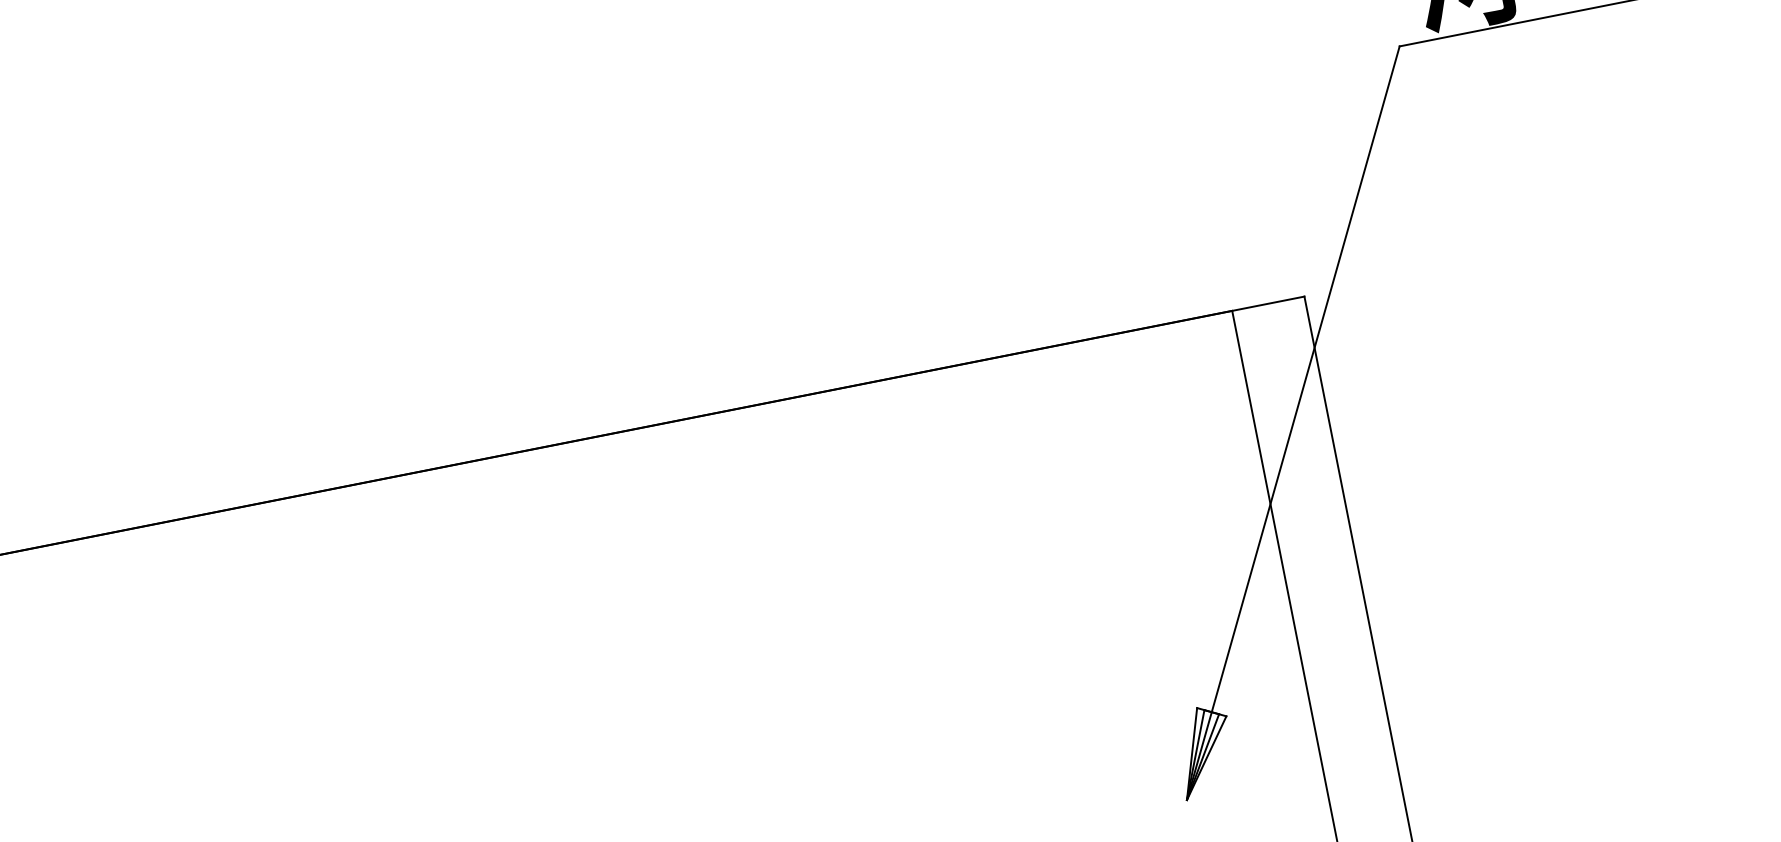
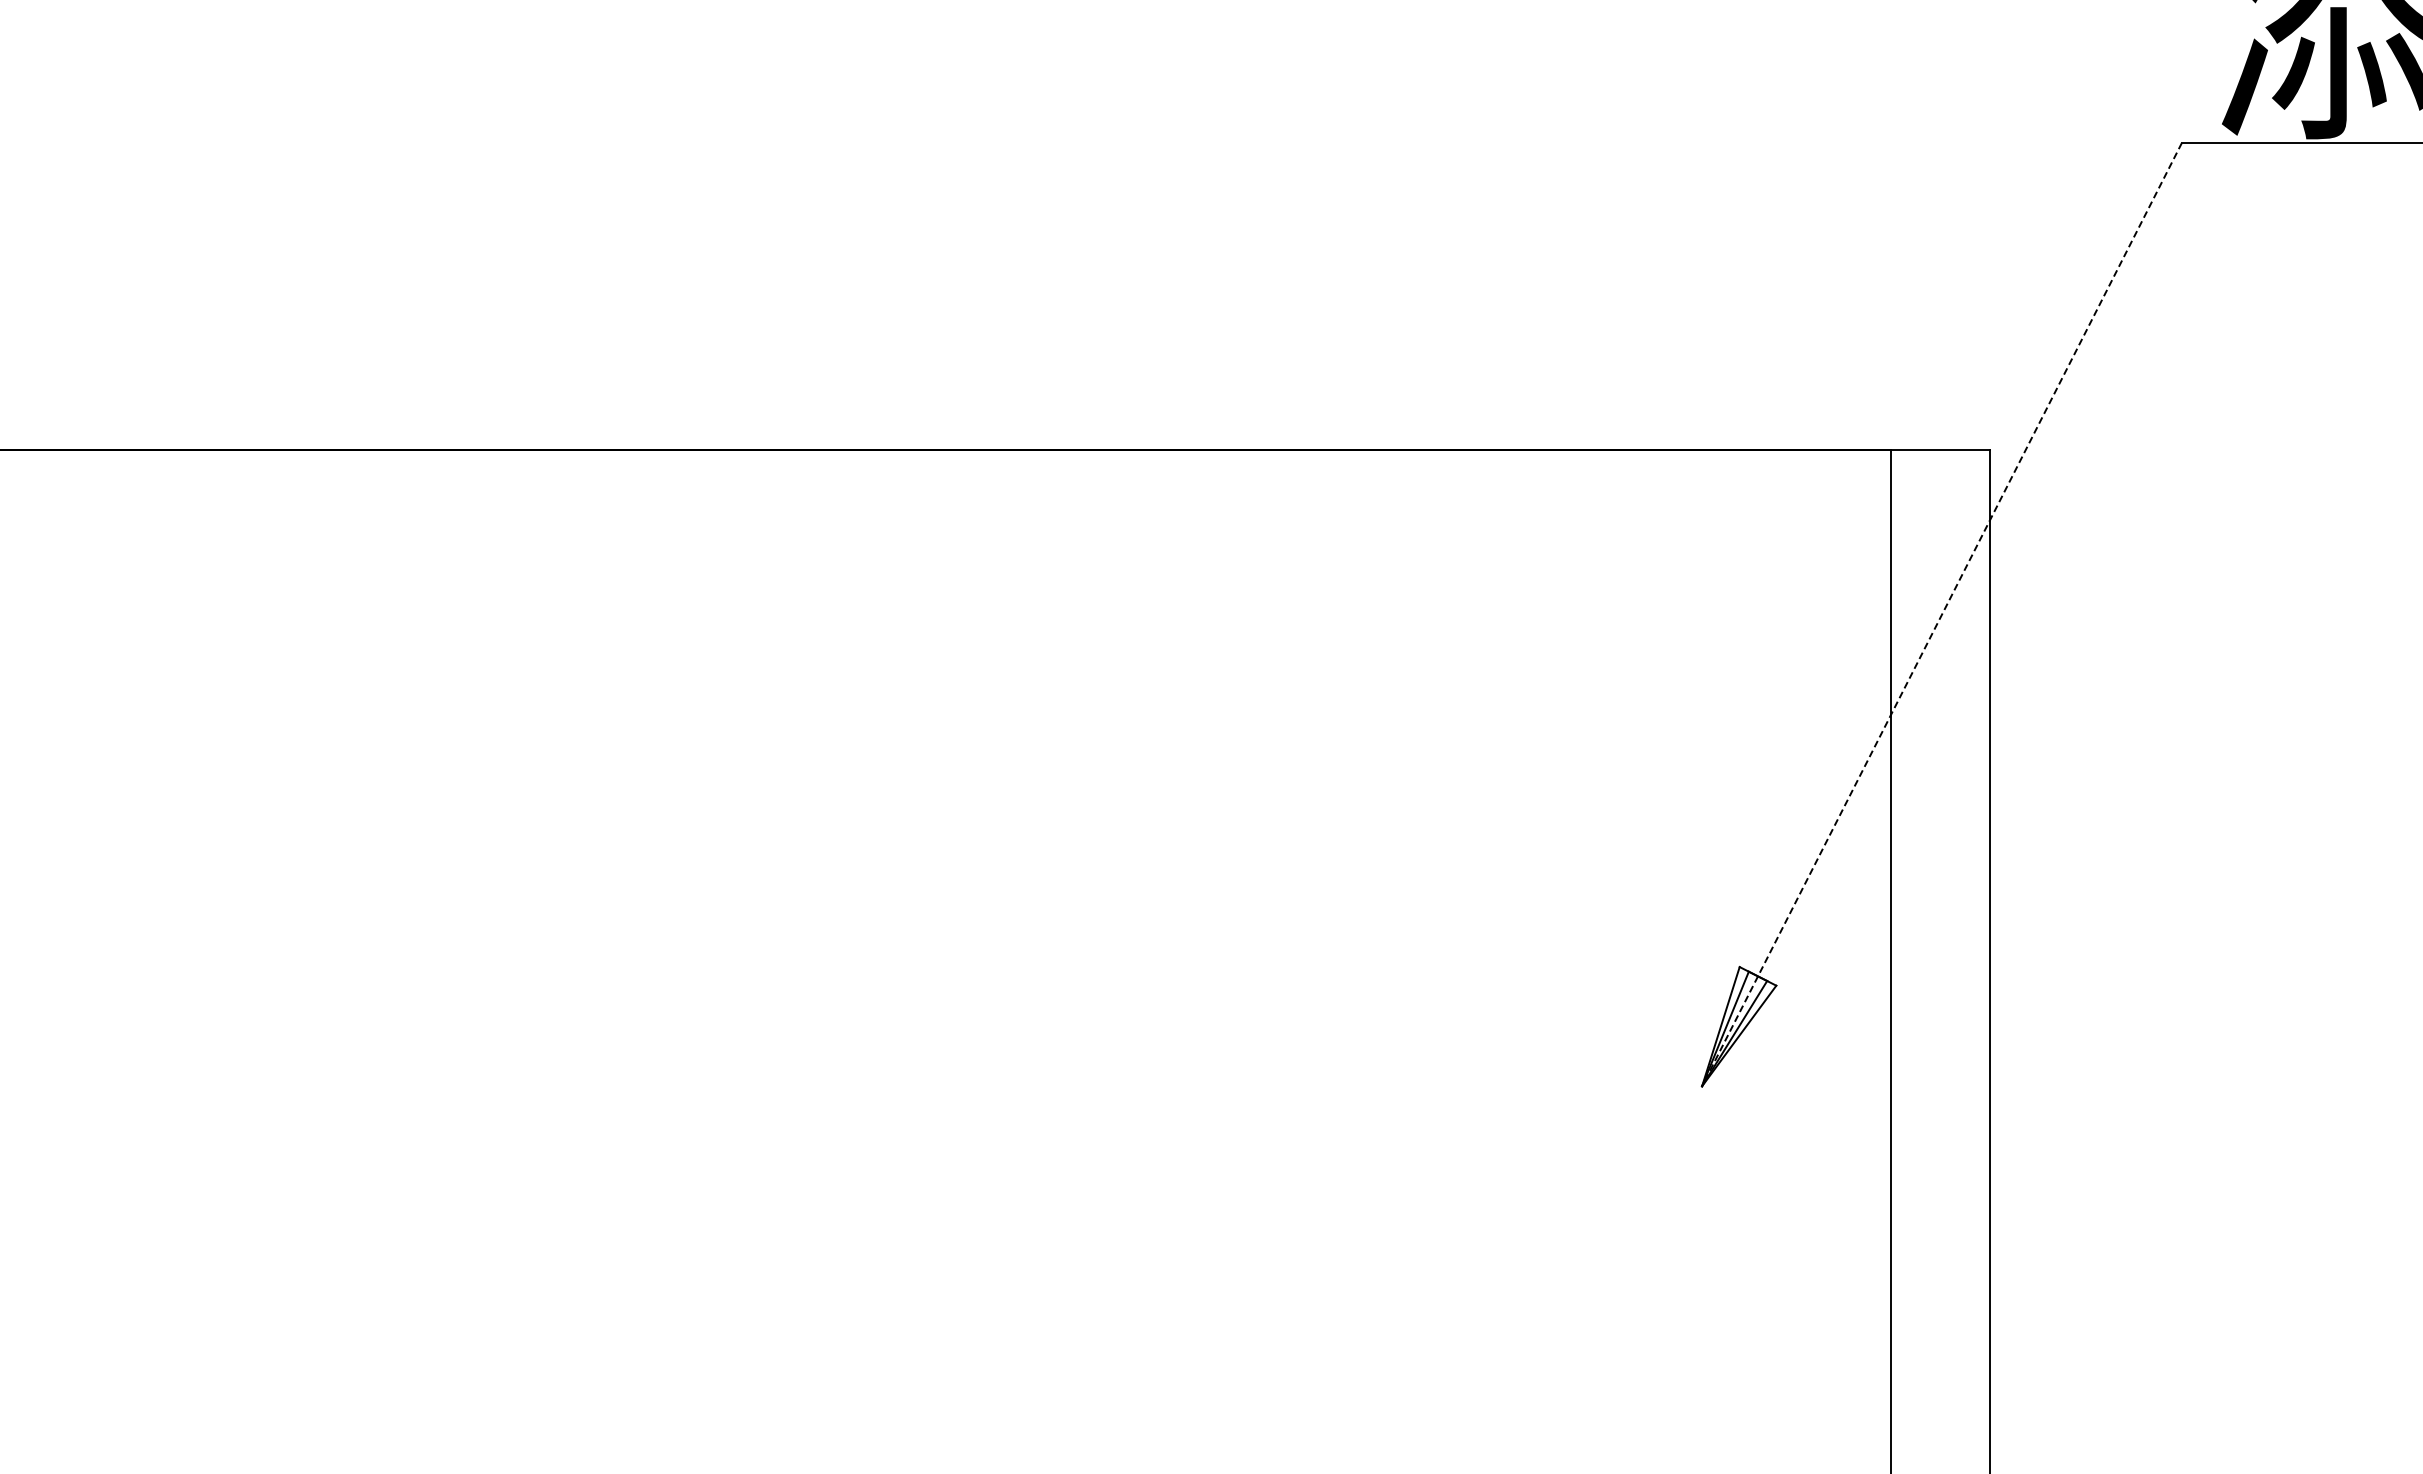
line: (1293, 423) -> (1941, 615), solid -> dashed

